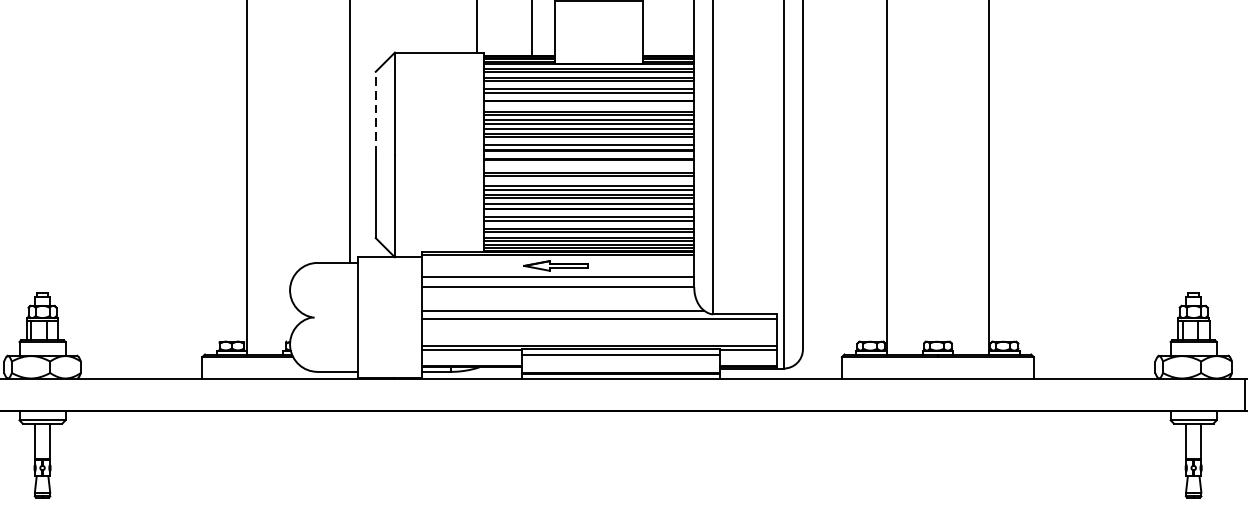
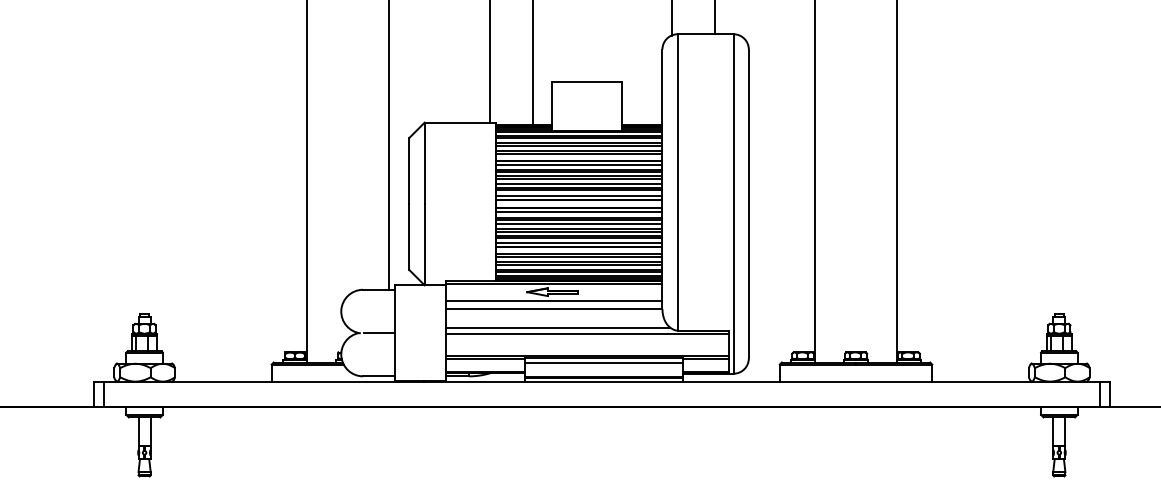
line: (588, 105) -> (578, 164), added
line: (375, 112) -> (409, 170), dashed -> solid
line: (588, 165) -> (578, 212), added
line: (588, 180) -> (578, 224), added
line: (338, 317) -> (379, 333), added

